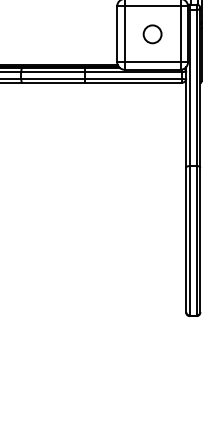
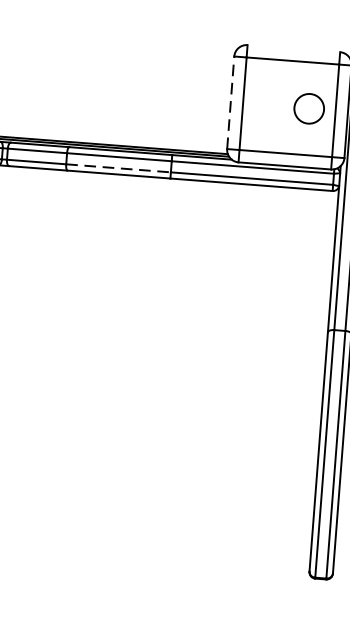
line: (117, 34) -> (231, 103), solid -> dashed
circle: (152, 34) -> (309, 109), moved
line: (52, 78) -> (117, 167), solid -> dashed

